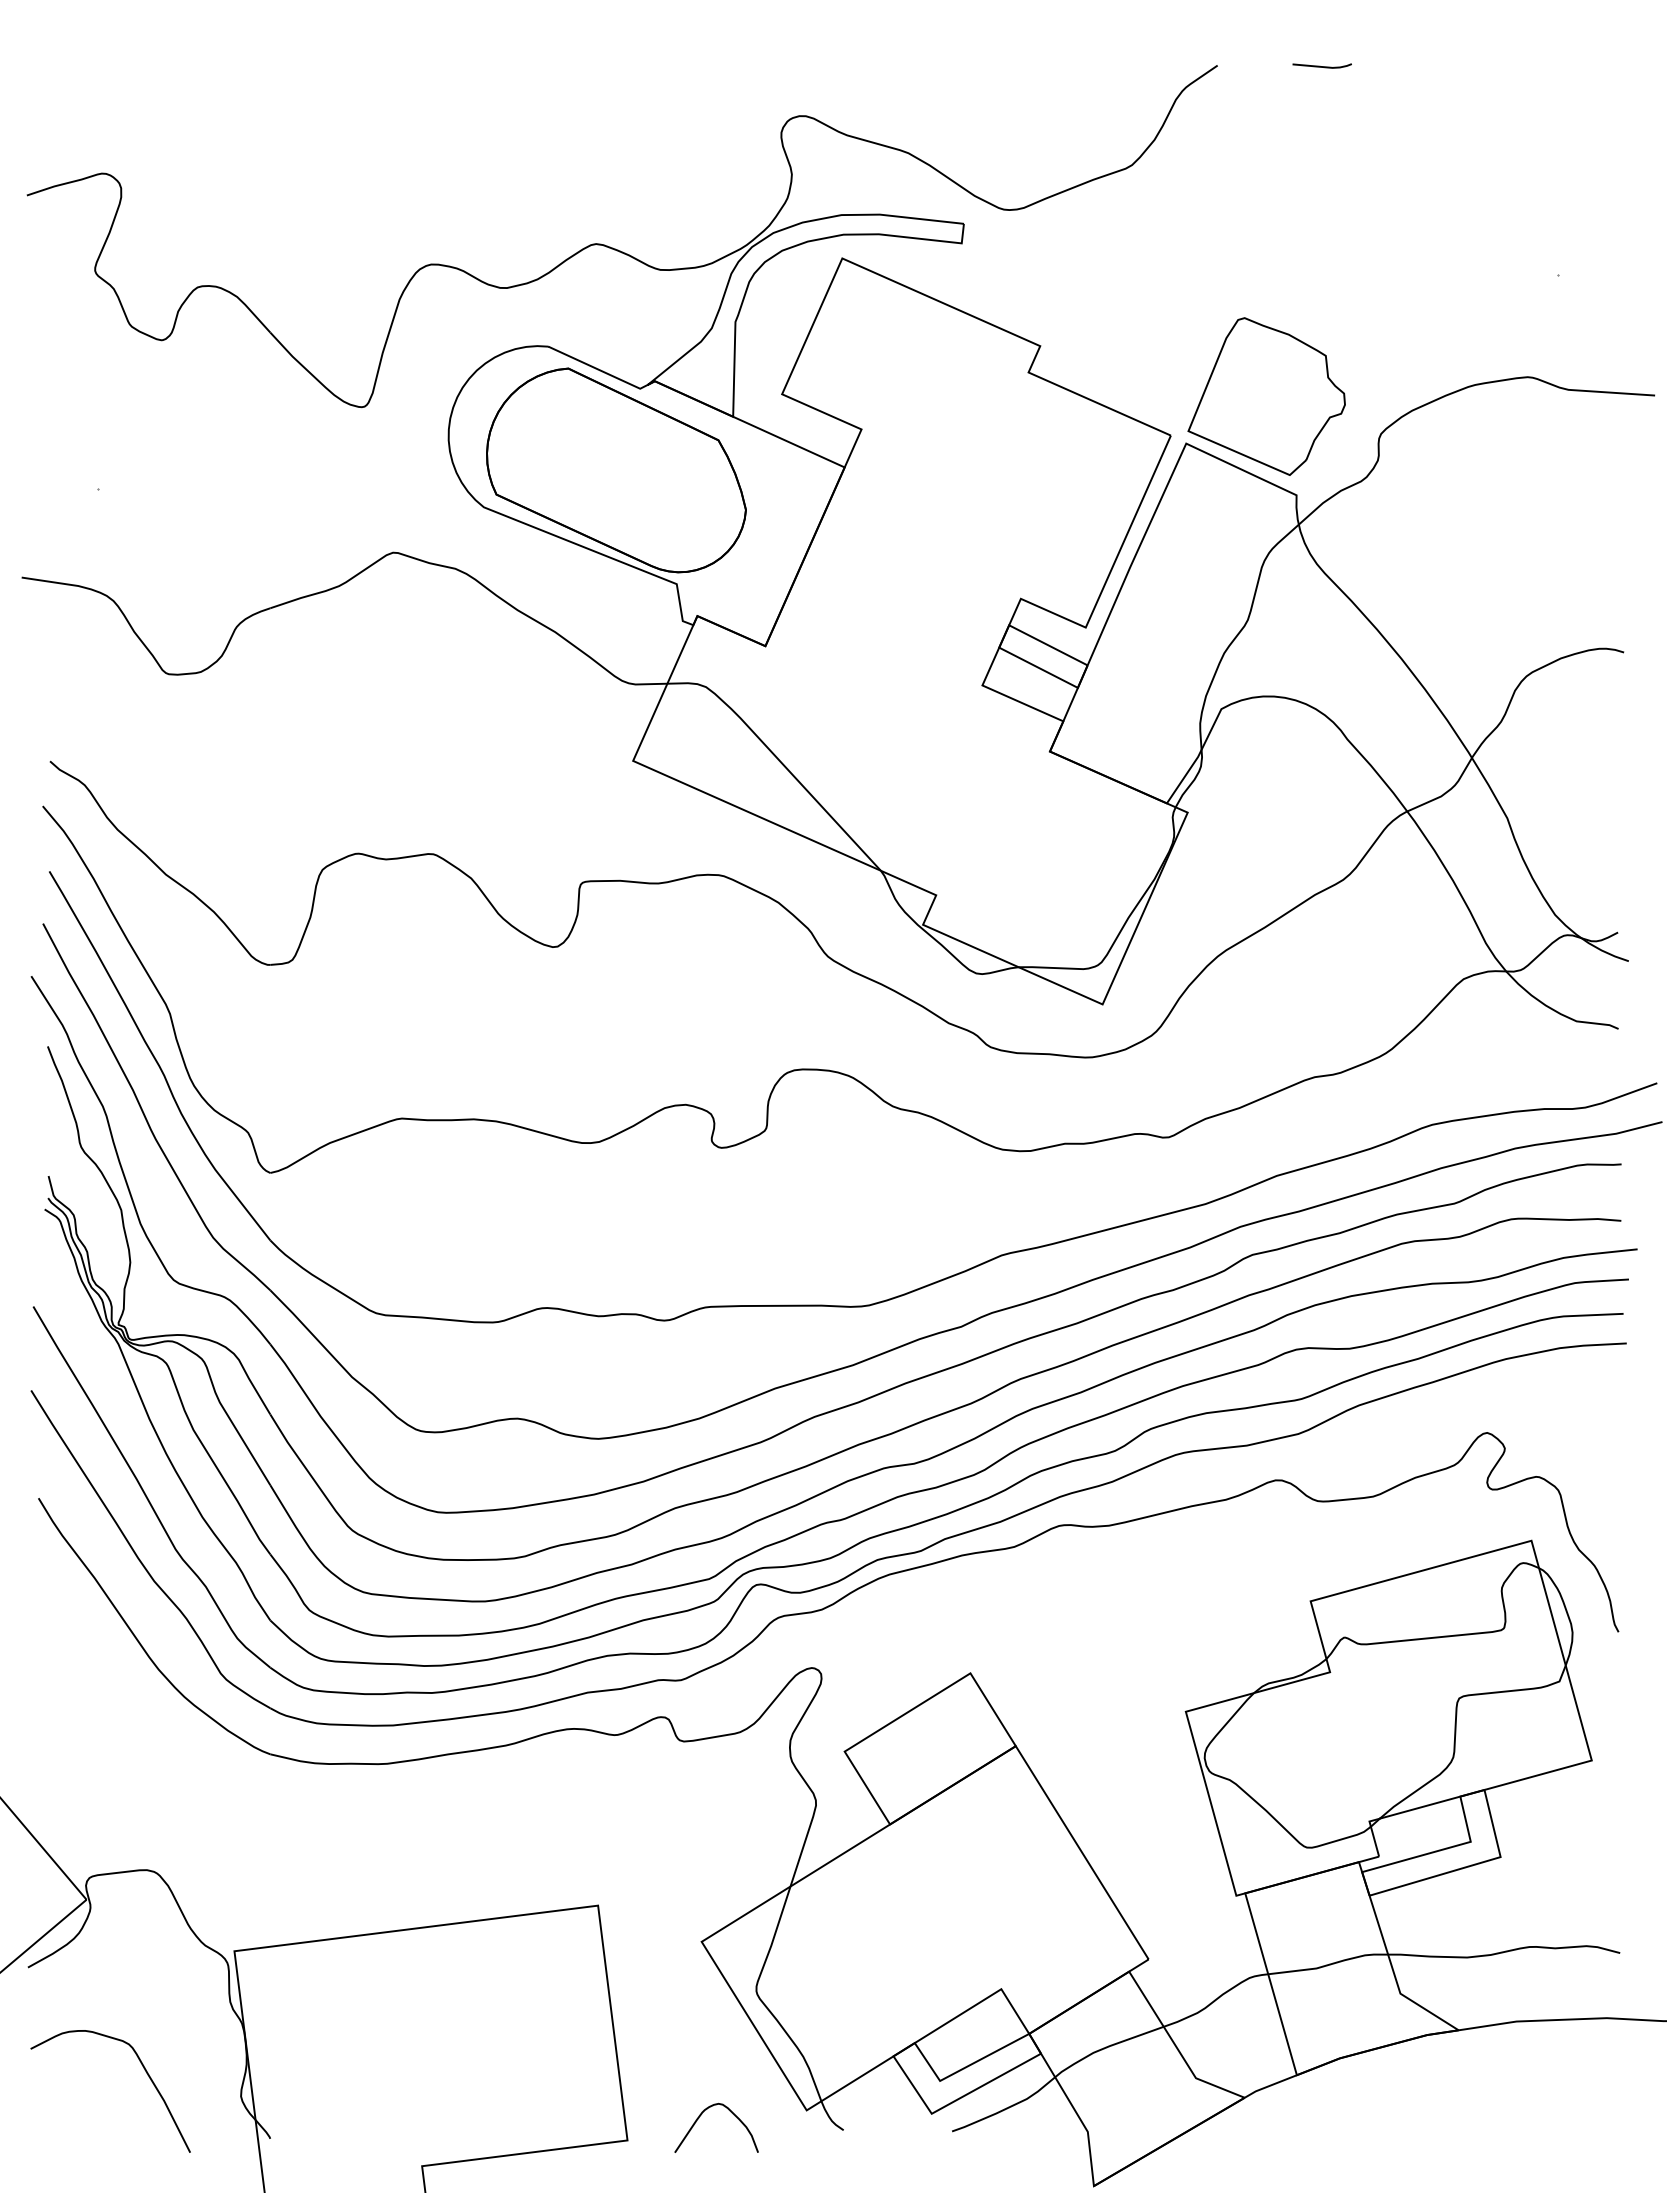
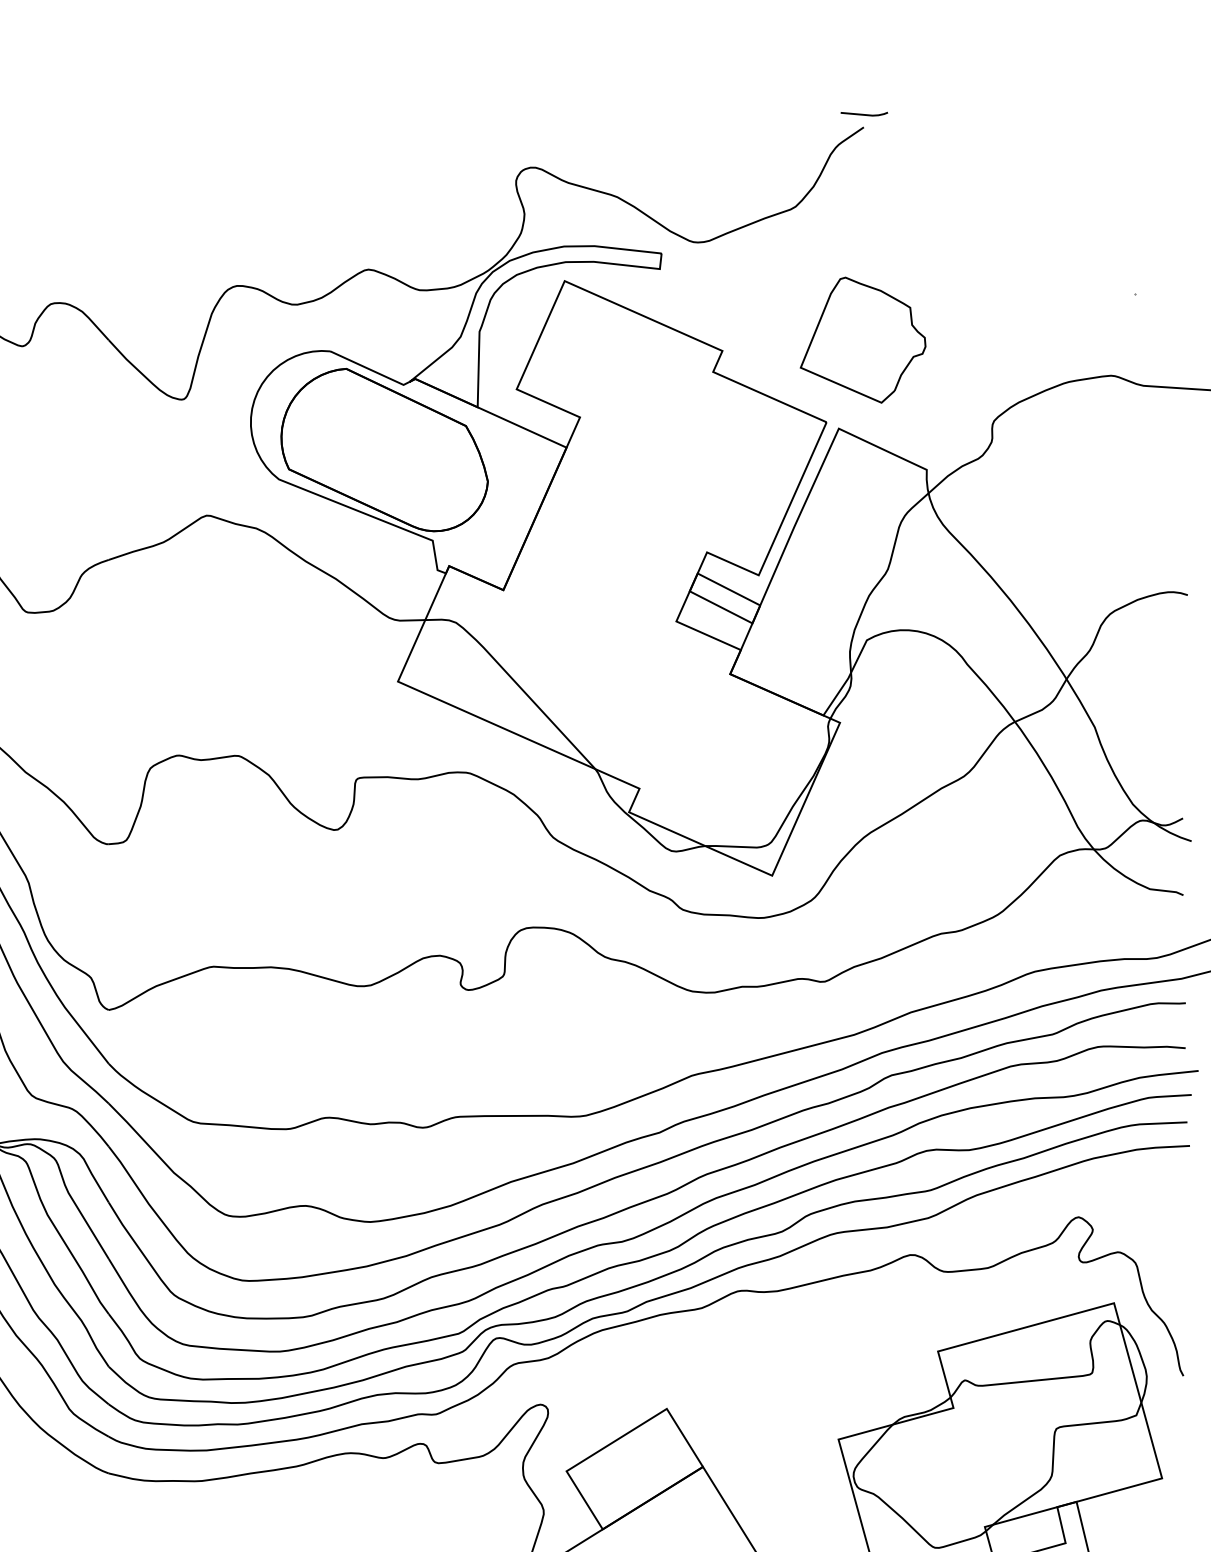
line: (1320, 65) -> (862, 113), moved
part: (1266, 396) -> (862, 340), moved

